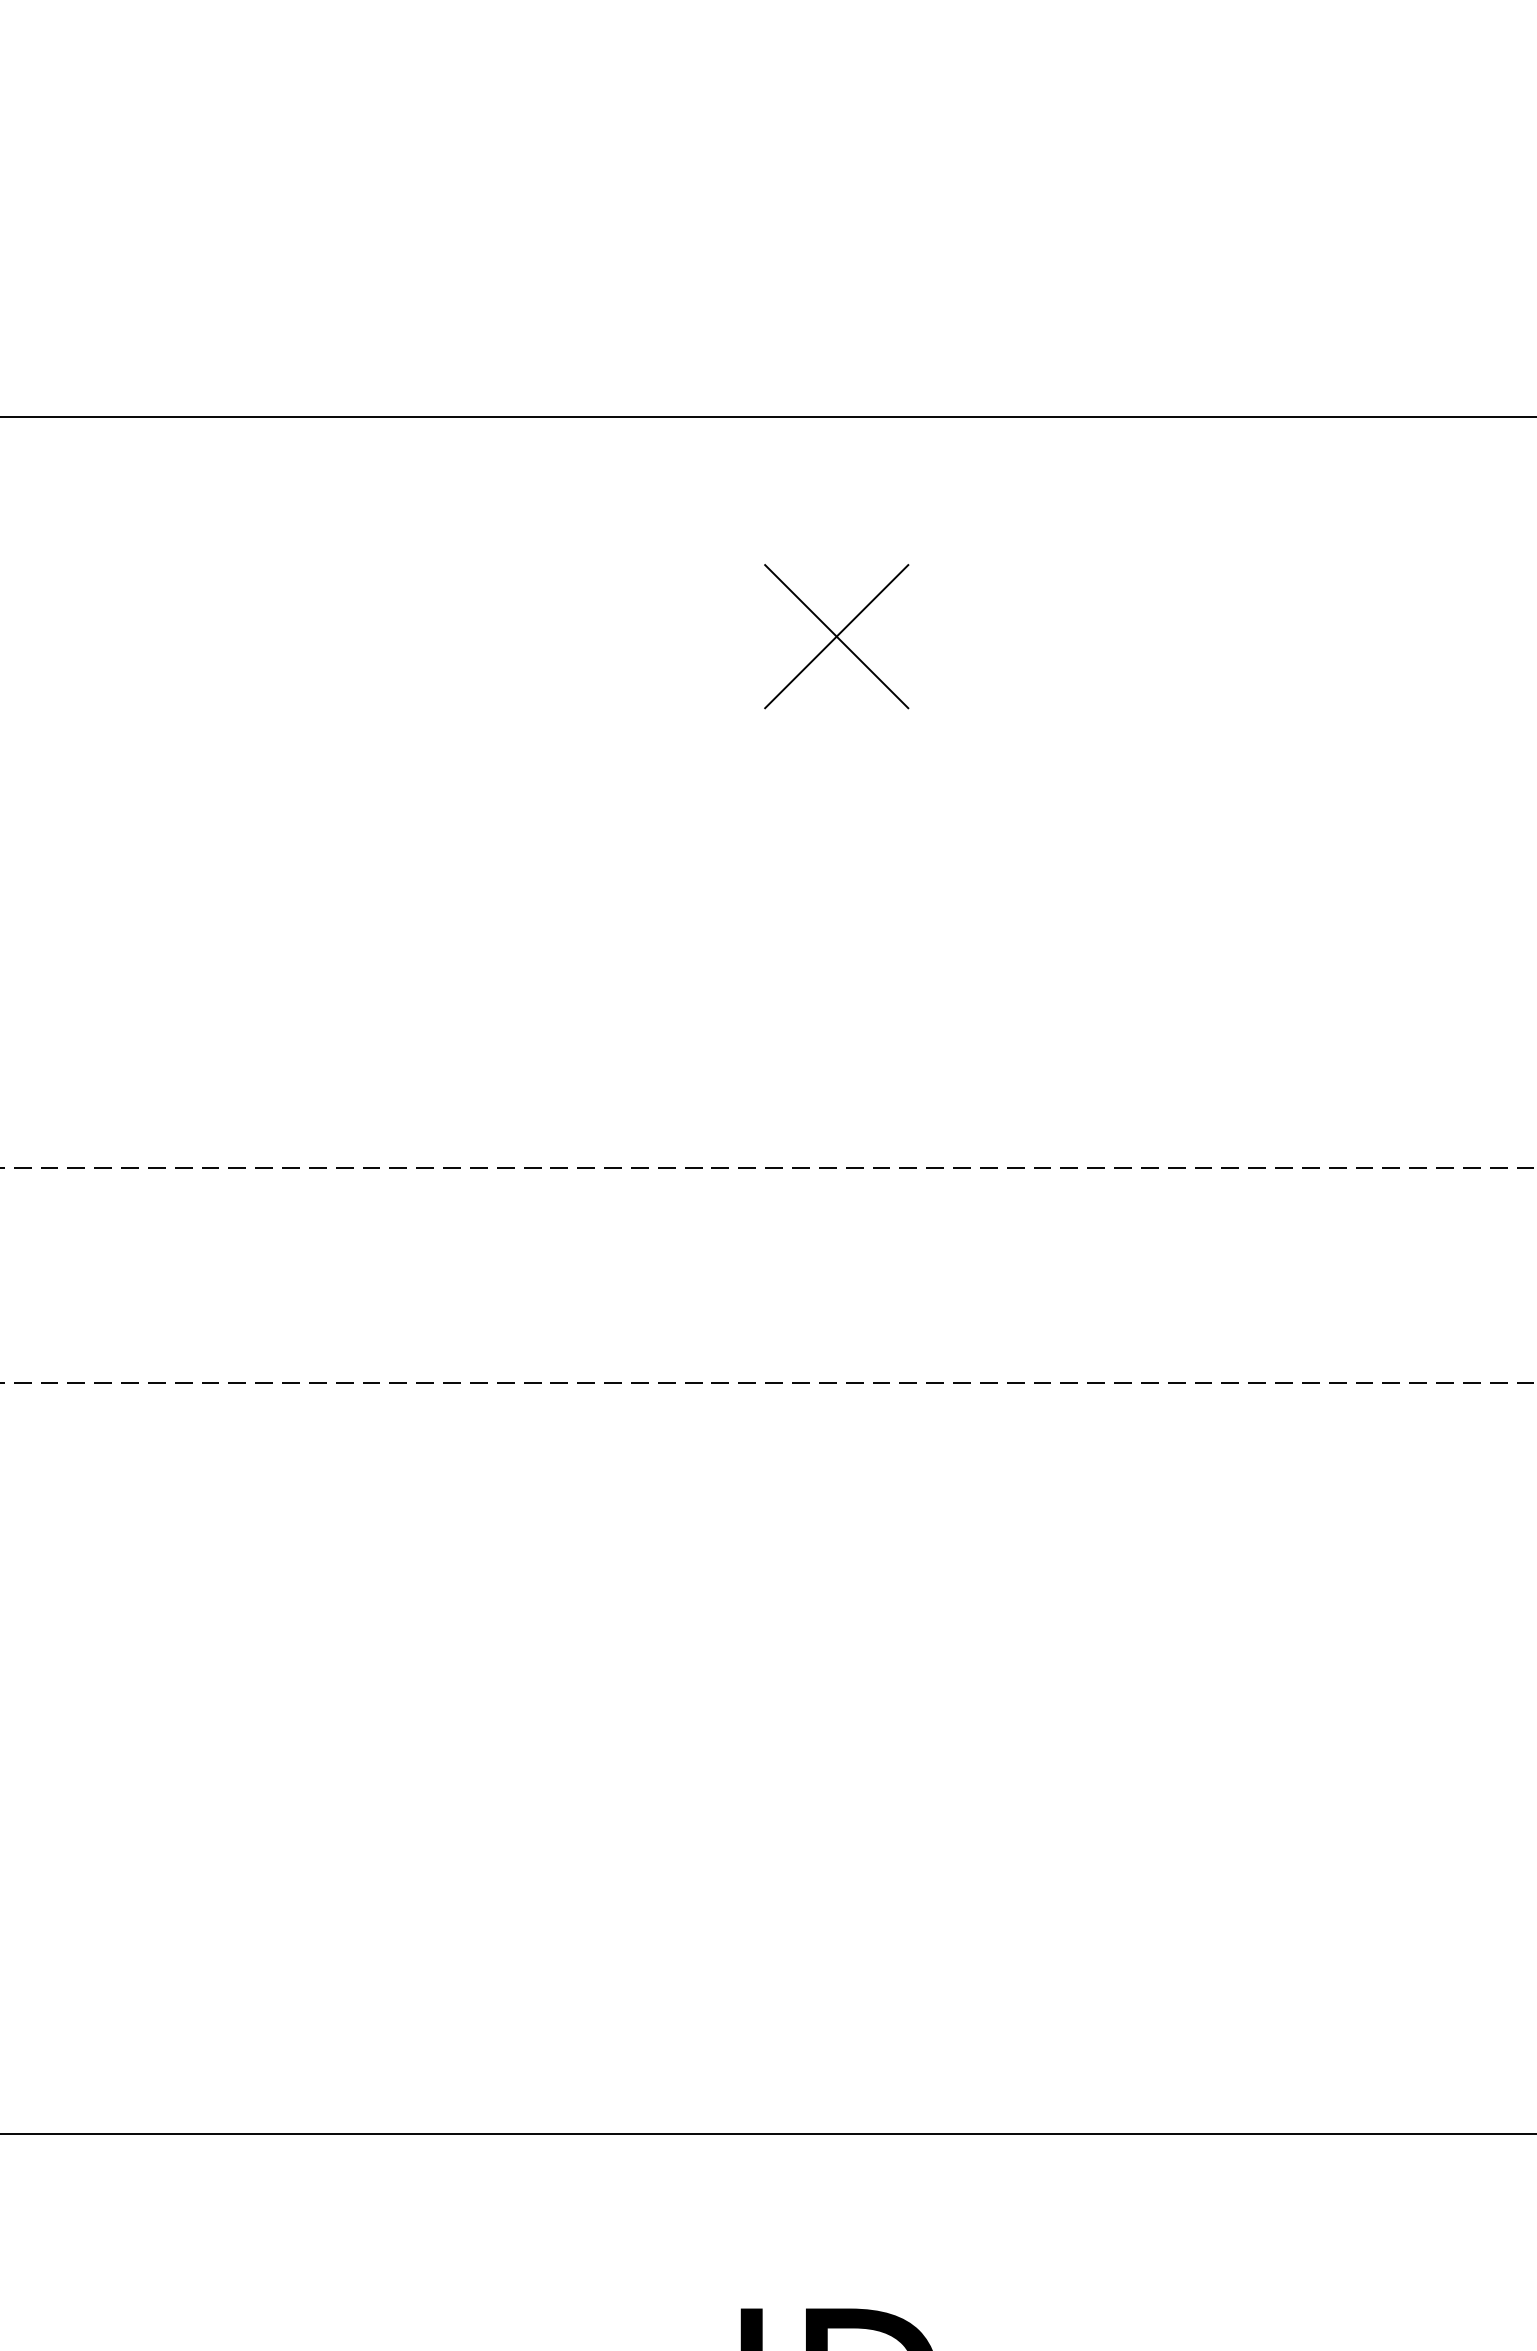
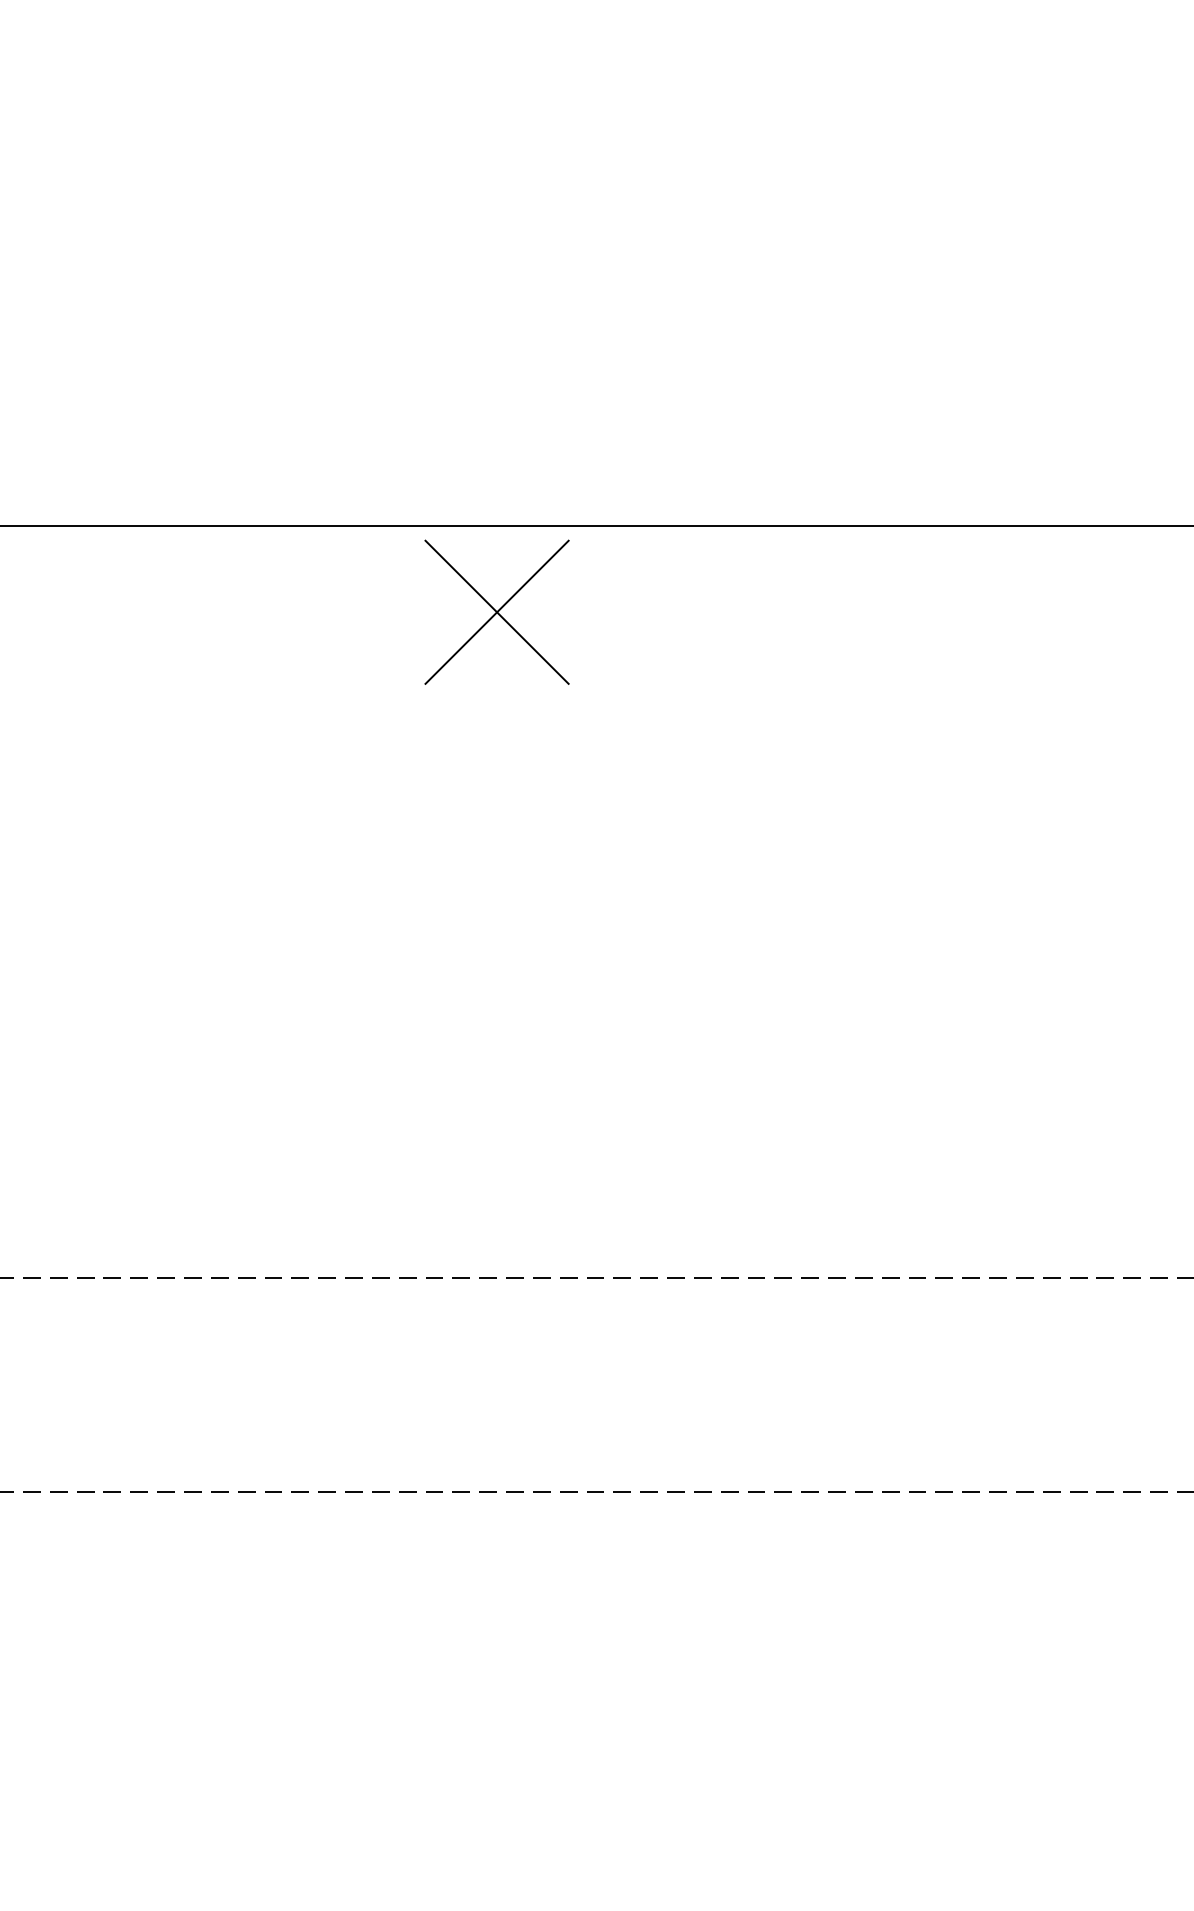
part: (836, 636) -> (496, 612), moved

